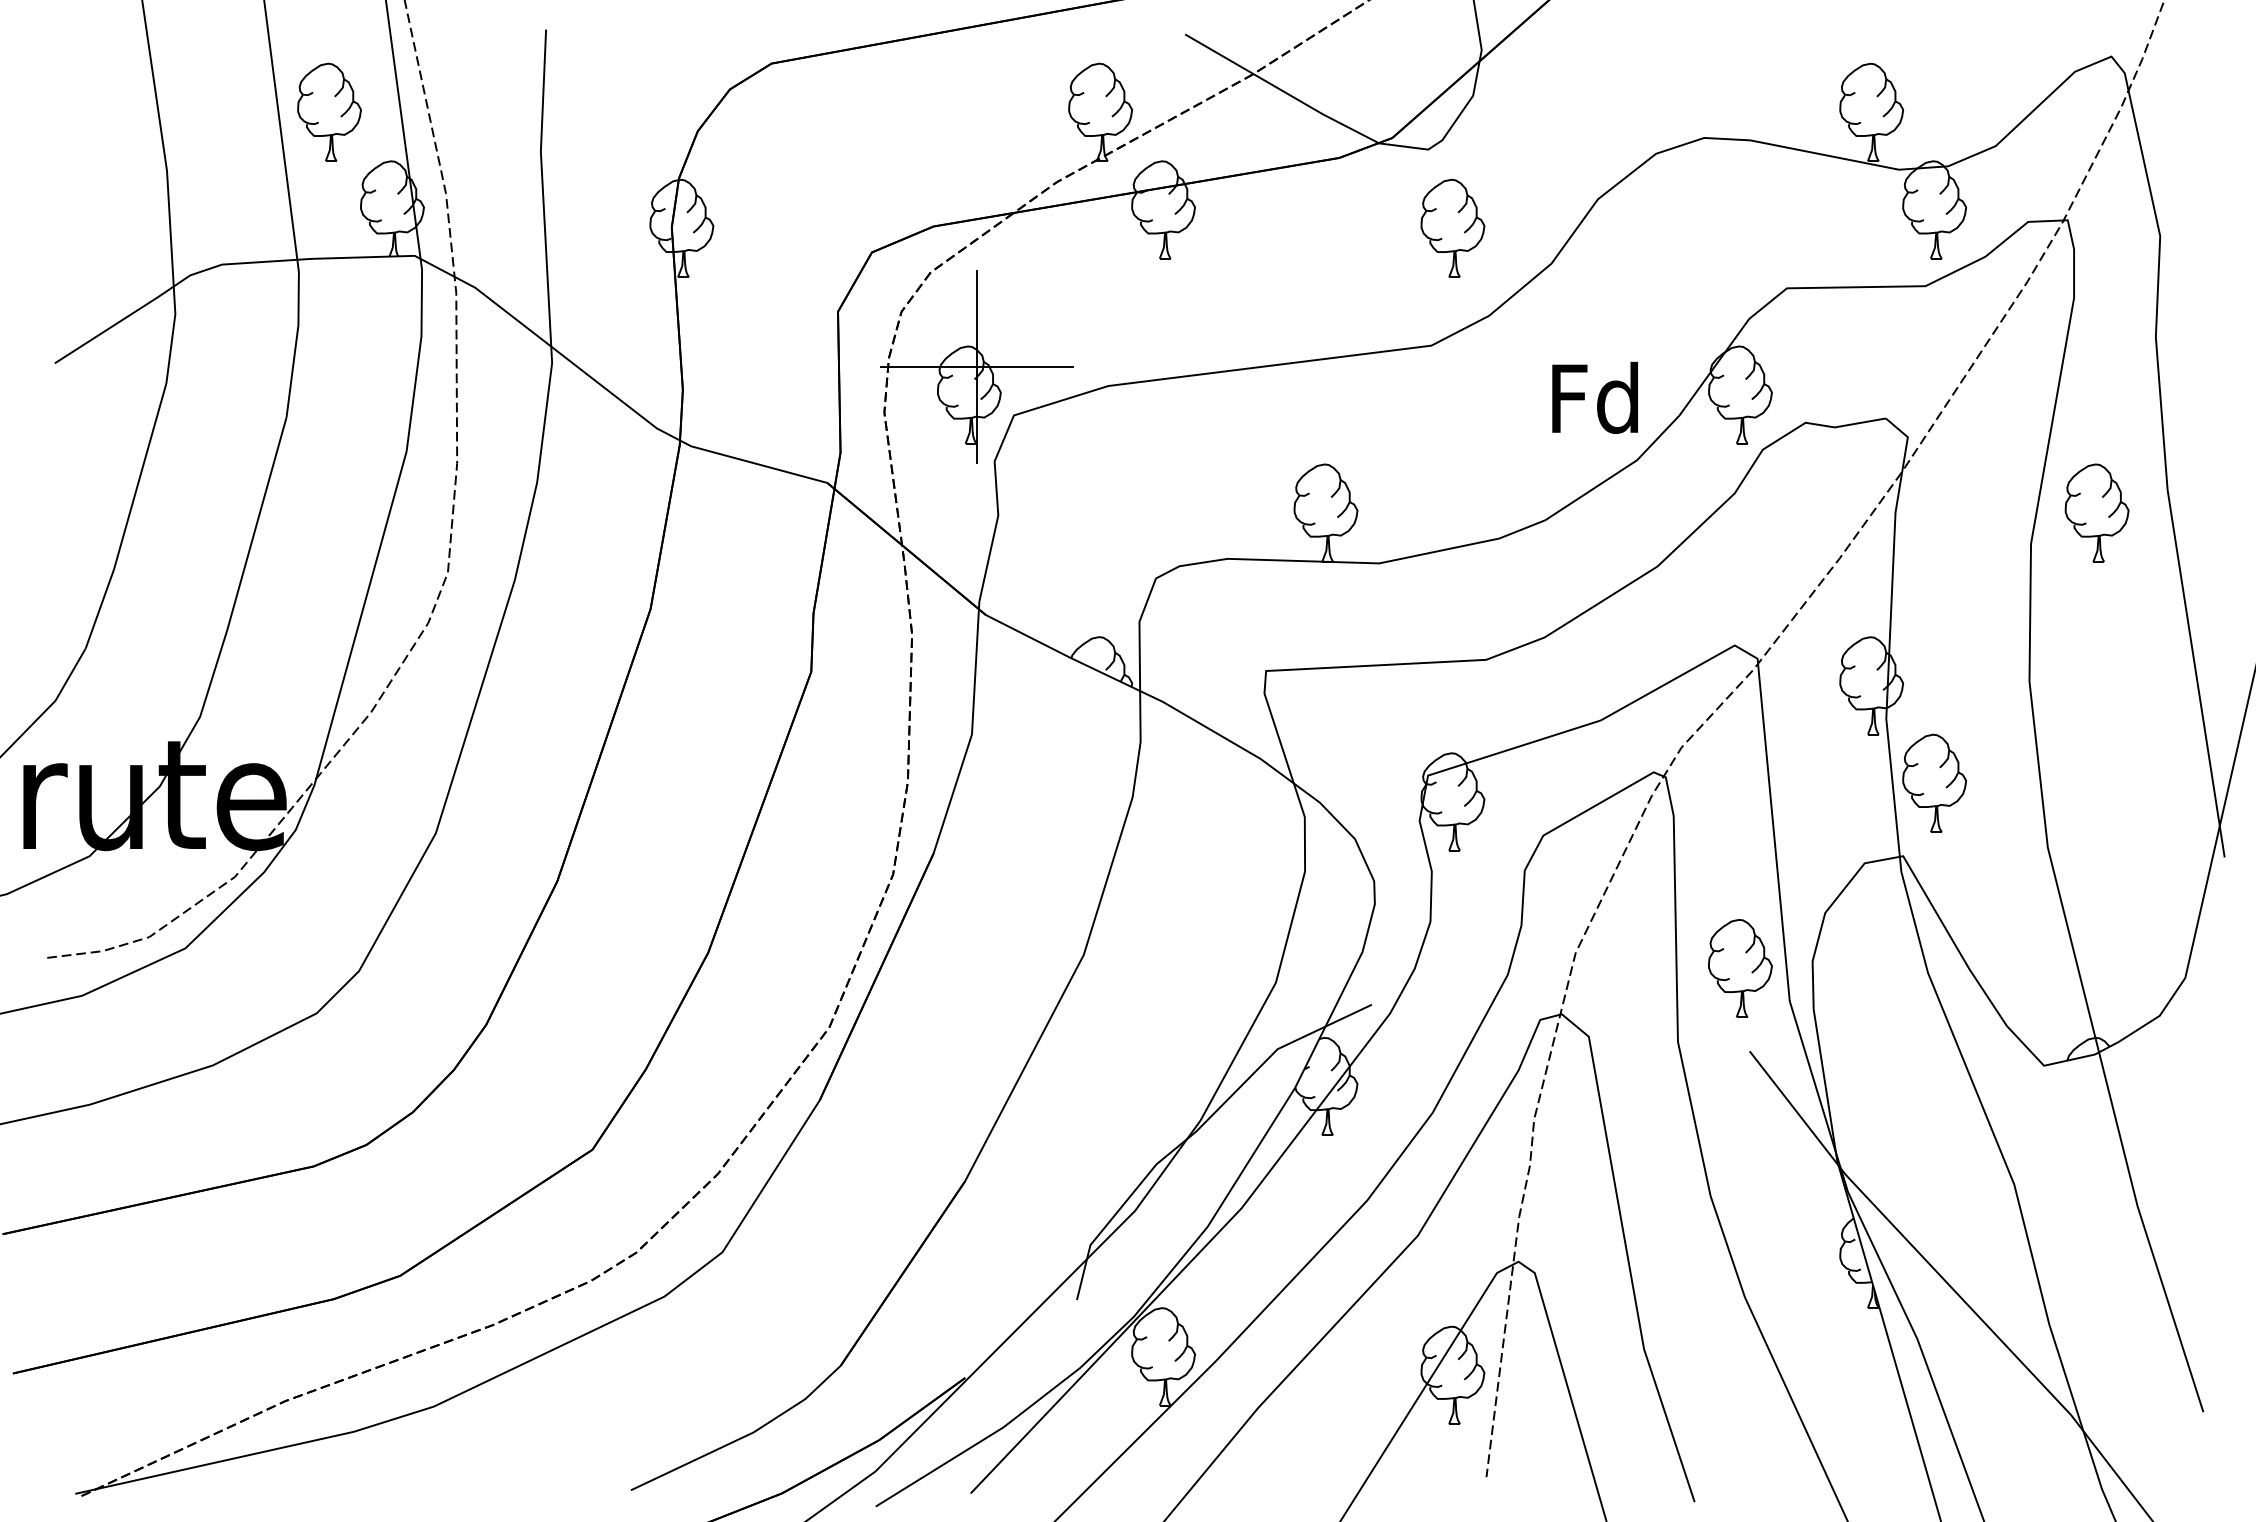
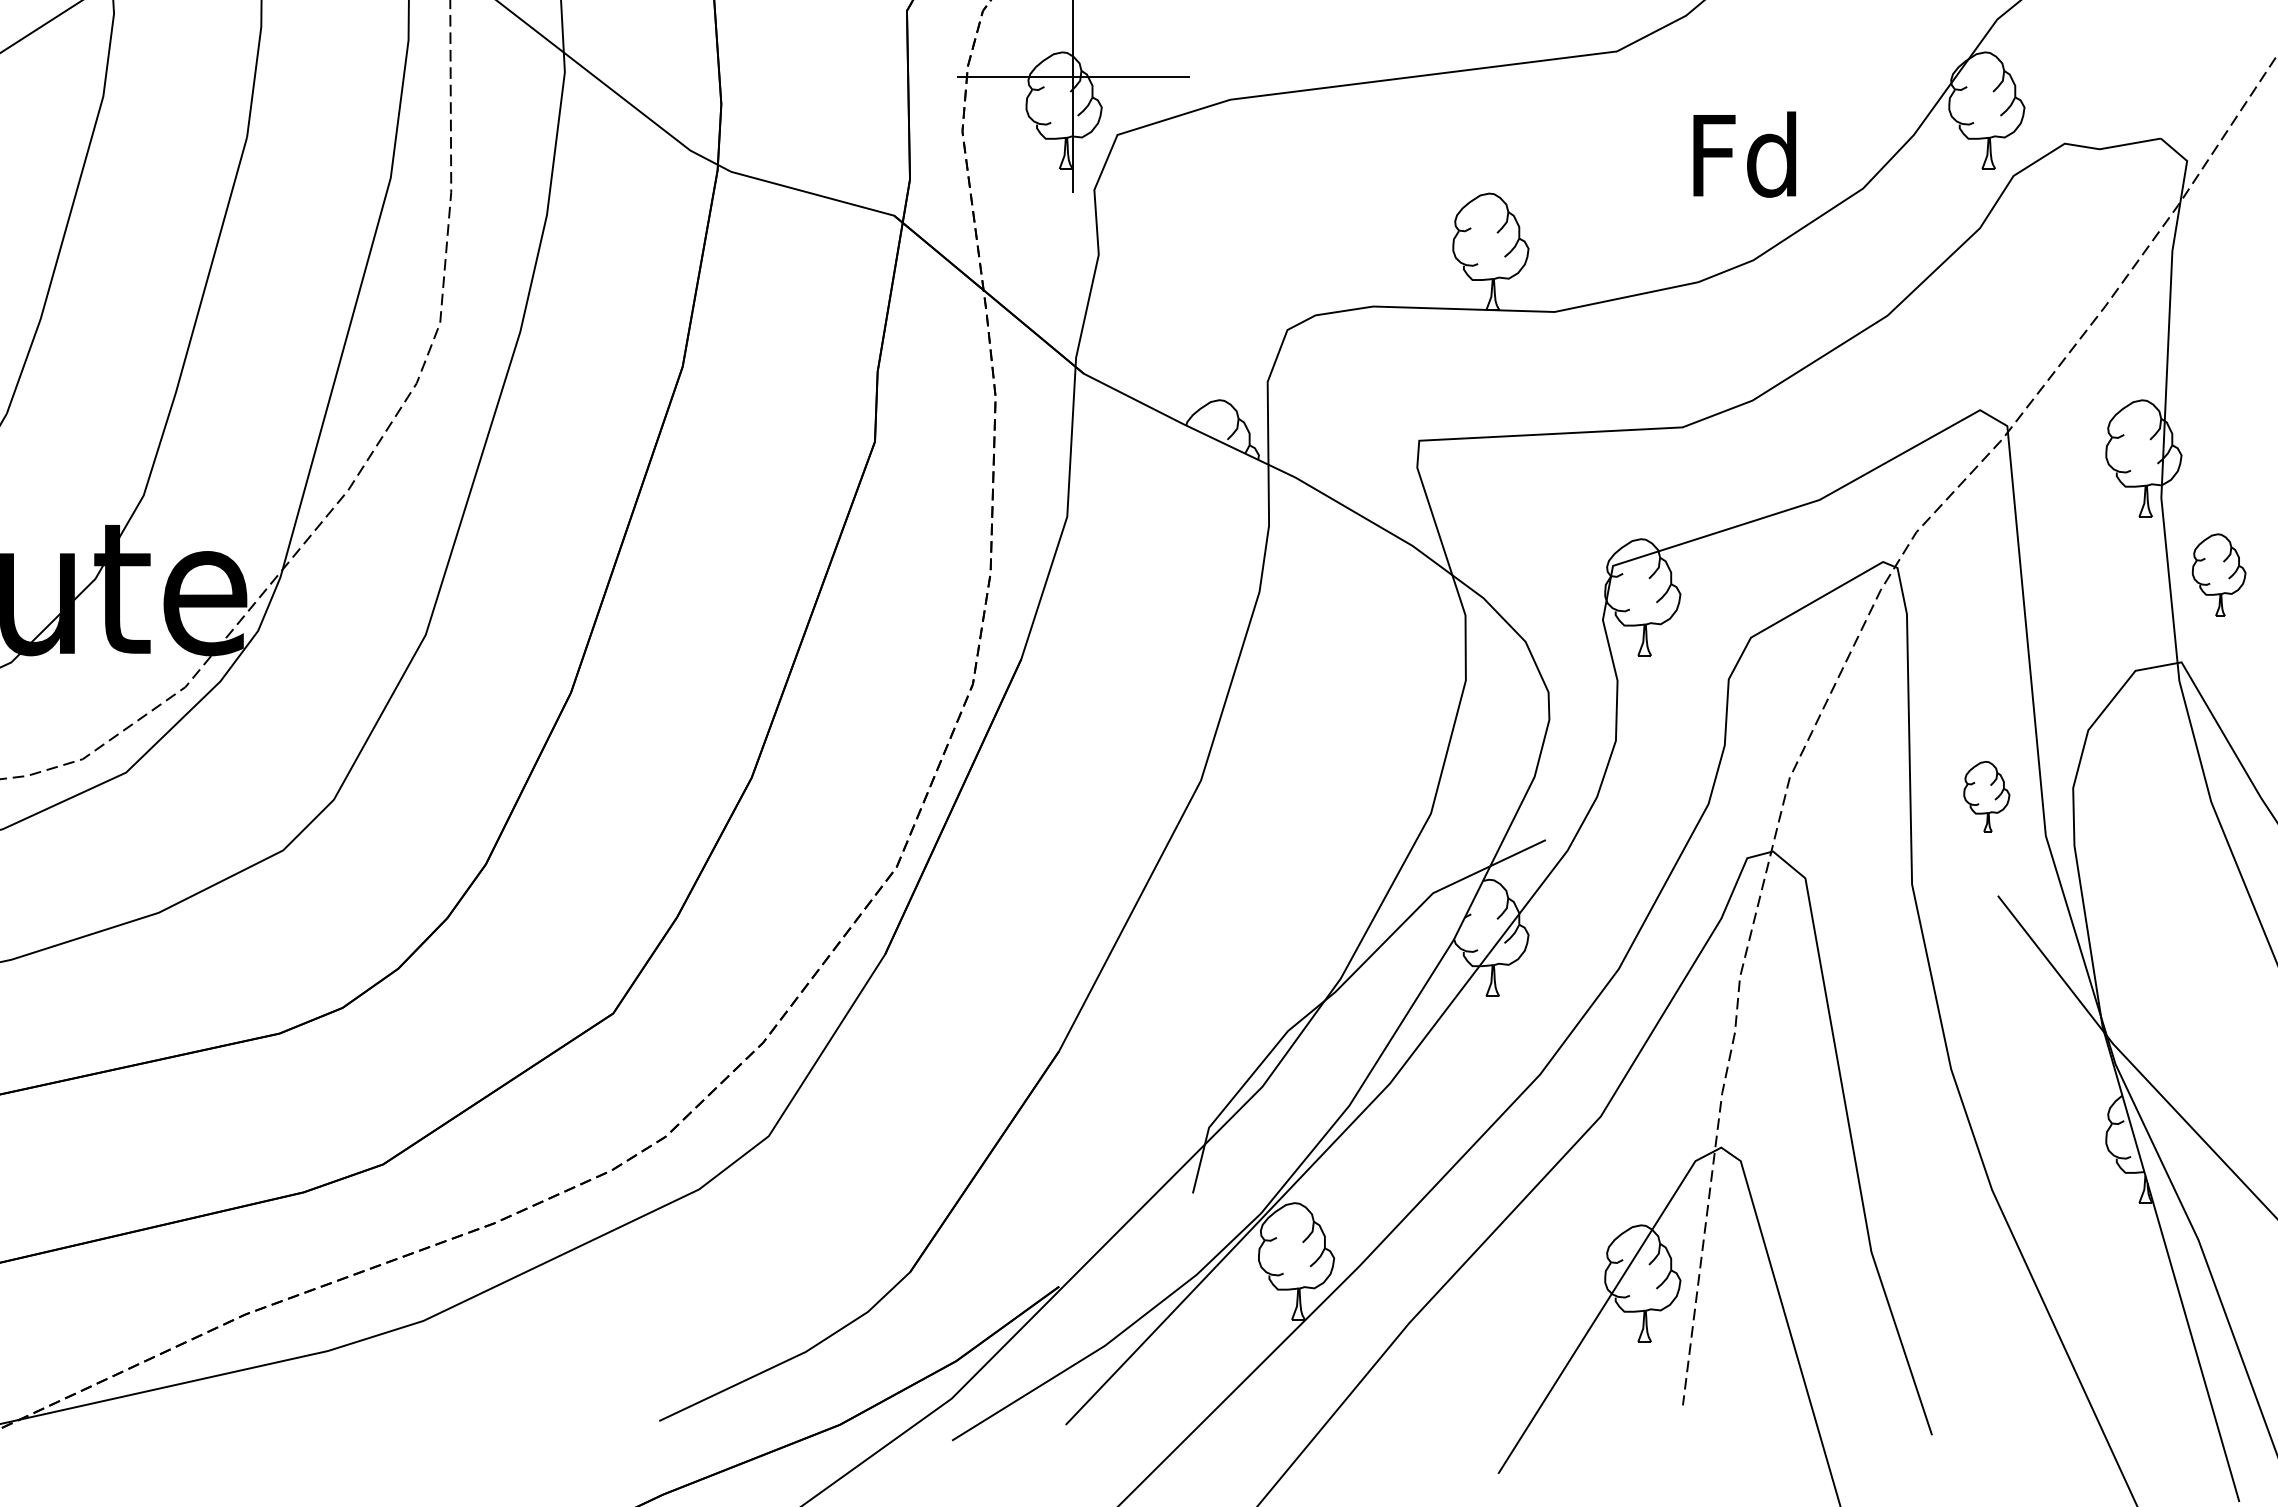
text: (1594, 397) -> (1743, 154), moved
part: (1934, 782) -> (2219, 574), size x0.7
part: (1740, 968) -> (1986, 796), size x0.6

